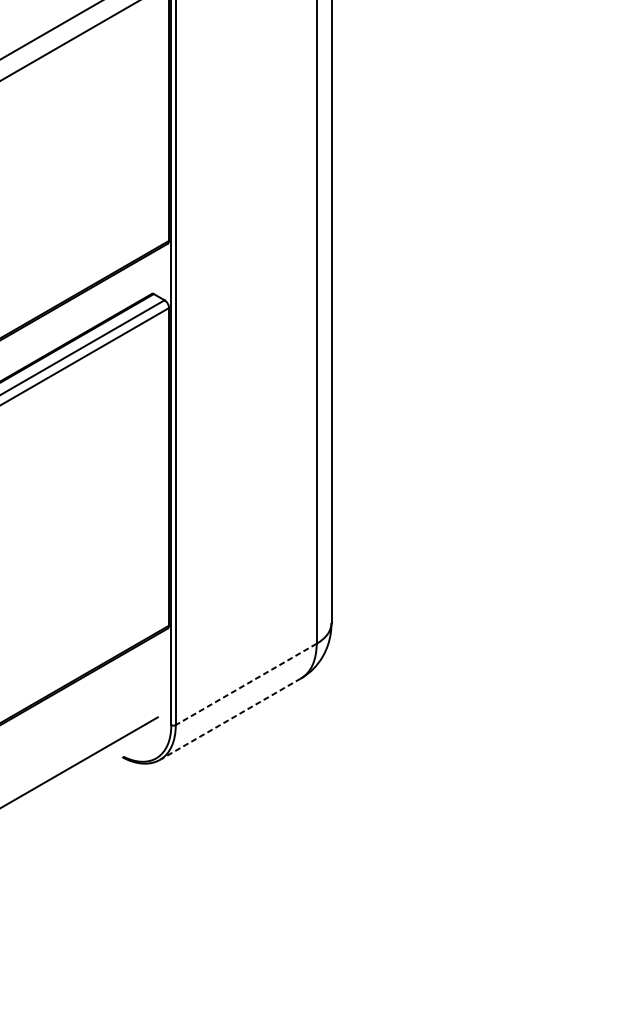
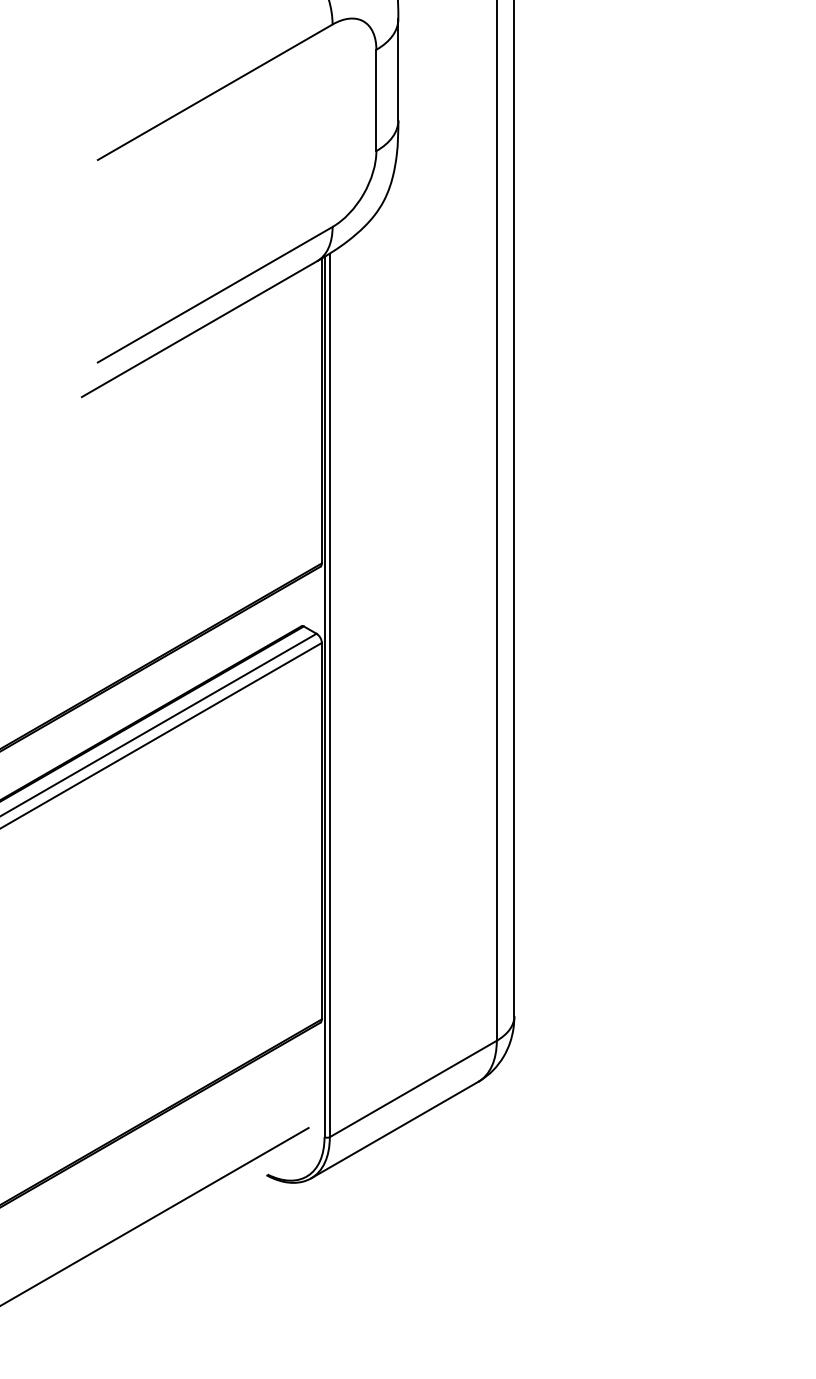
line: (245, 684) -> (412, 1089), dashed -> solid
line: (230, 719) -> (394, 1130), dashed -> solid

